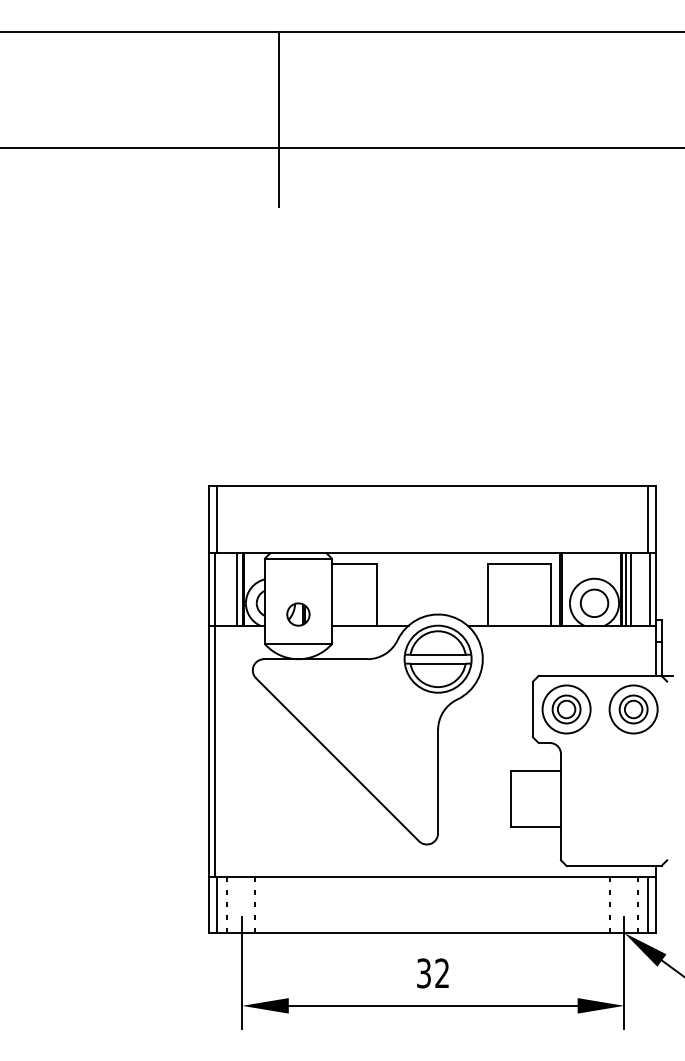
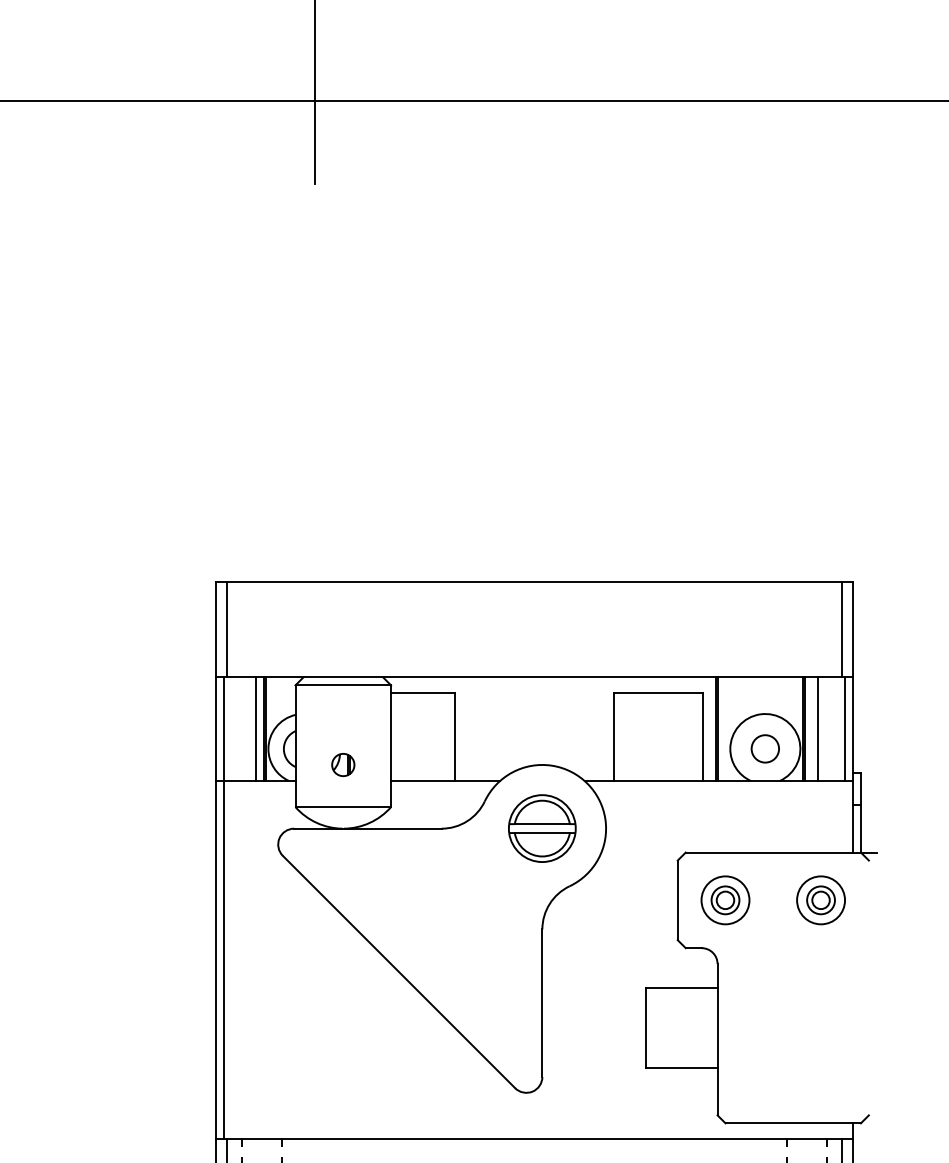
line: (625, 589) -> (809, 729), removed
circle: (594, 602) -> (765, 747), size x0.7
part: (298, 614) -> (343, 764), size x0.7
part: (437, 658) -> (541, 827), size x0.7
part: (566, 709) -> (725, 900), size x0.7
part: (633, 709) -> (820, 900), size x0.7

